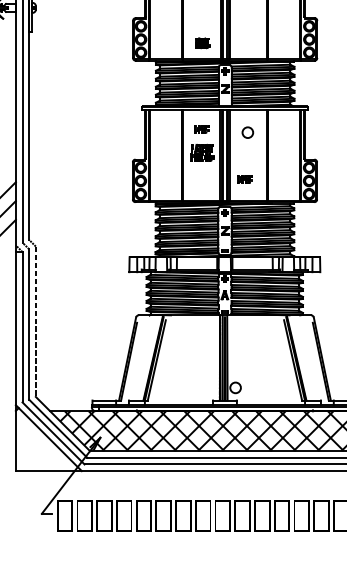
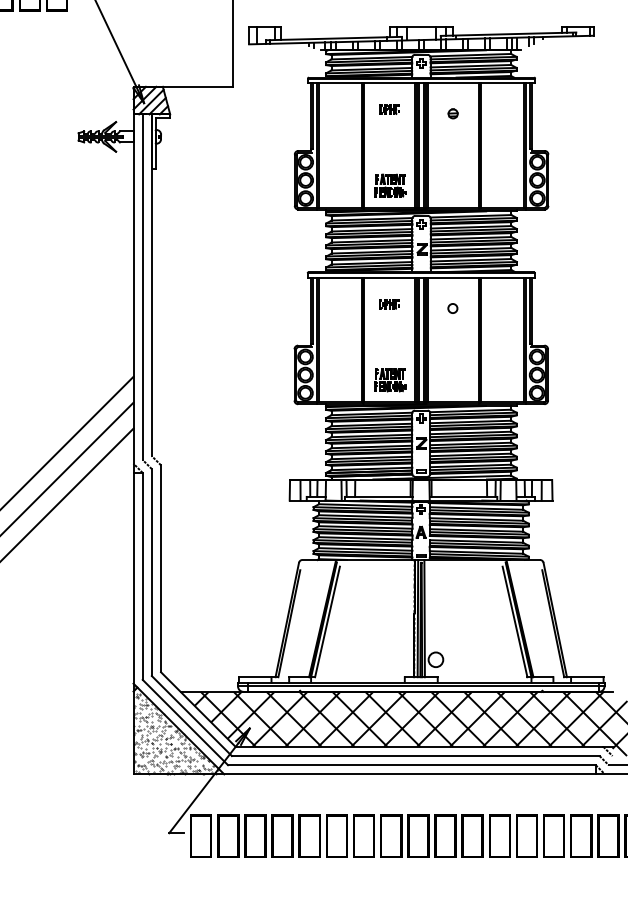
part: (202, 43) -> (390, 185), size x1.67
circle: (247, 132) -> (452, 308), size x0.62
part: (202, 152) -> (390, 380), moved
part: (245, 179) -> (449, 373), removed
line: (36, 322) -> (161, 569), dashed -> solid
hatch: (46, 439) -> (175, 730), added

